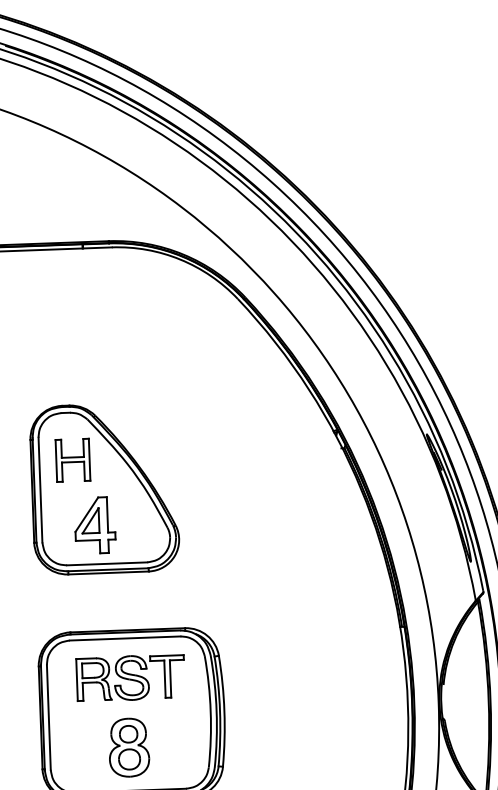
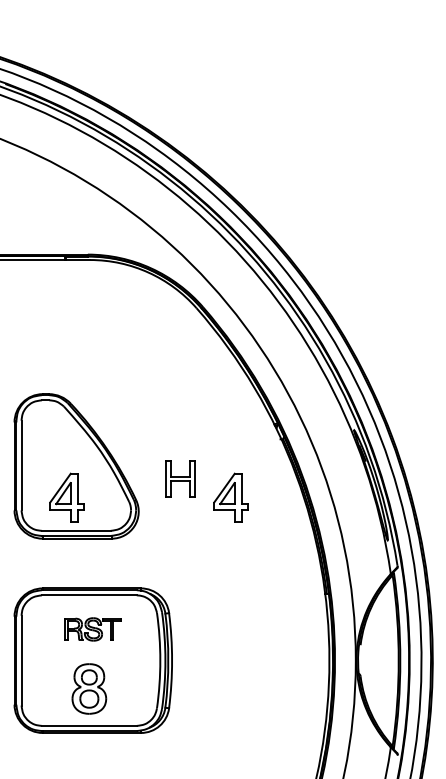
part: (73, 459) -> (180, 478), moved
part: (285, 518) -> (230, 497), added
part: (130, 678) -> (92, 629), size x0.6

